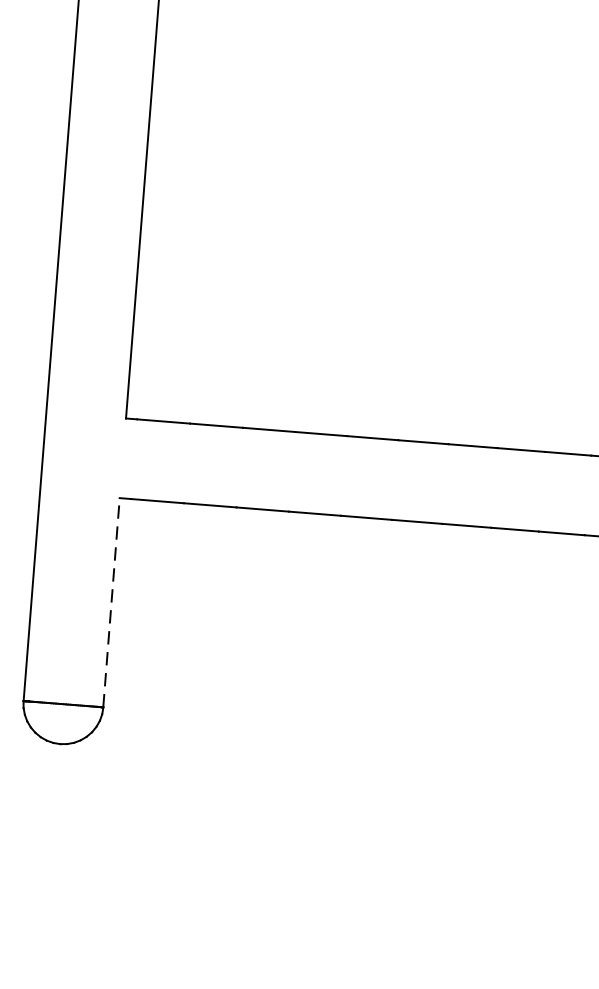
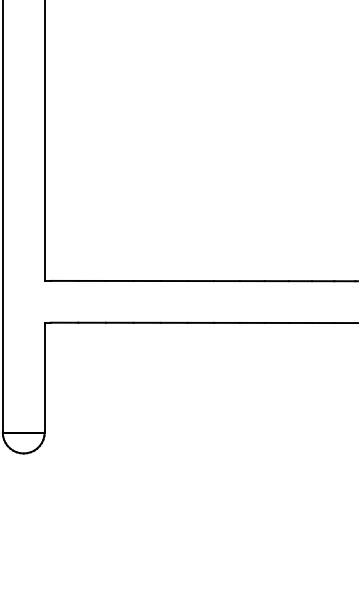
line: (111, 602) -> (44, 377), dashed -> solid

